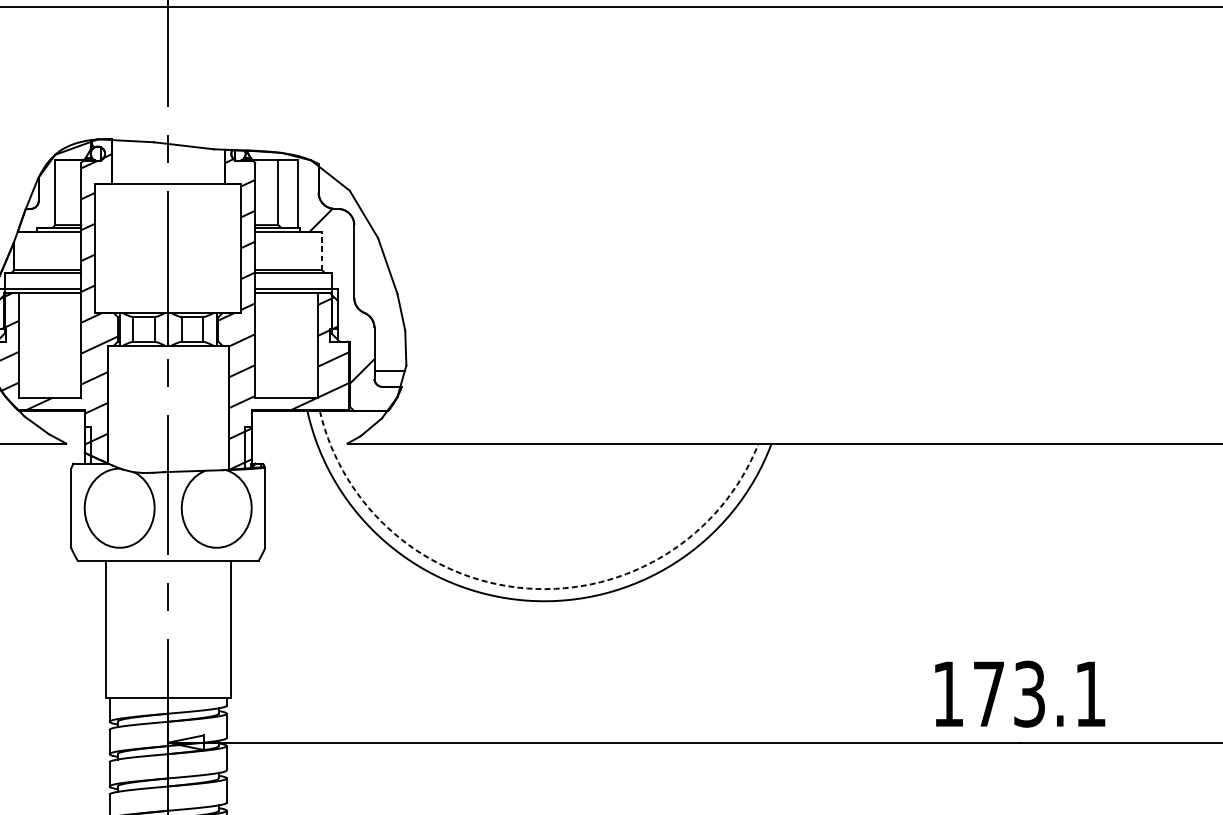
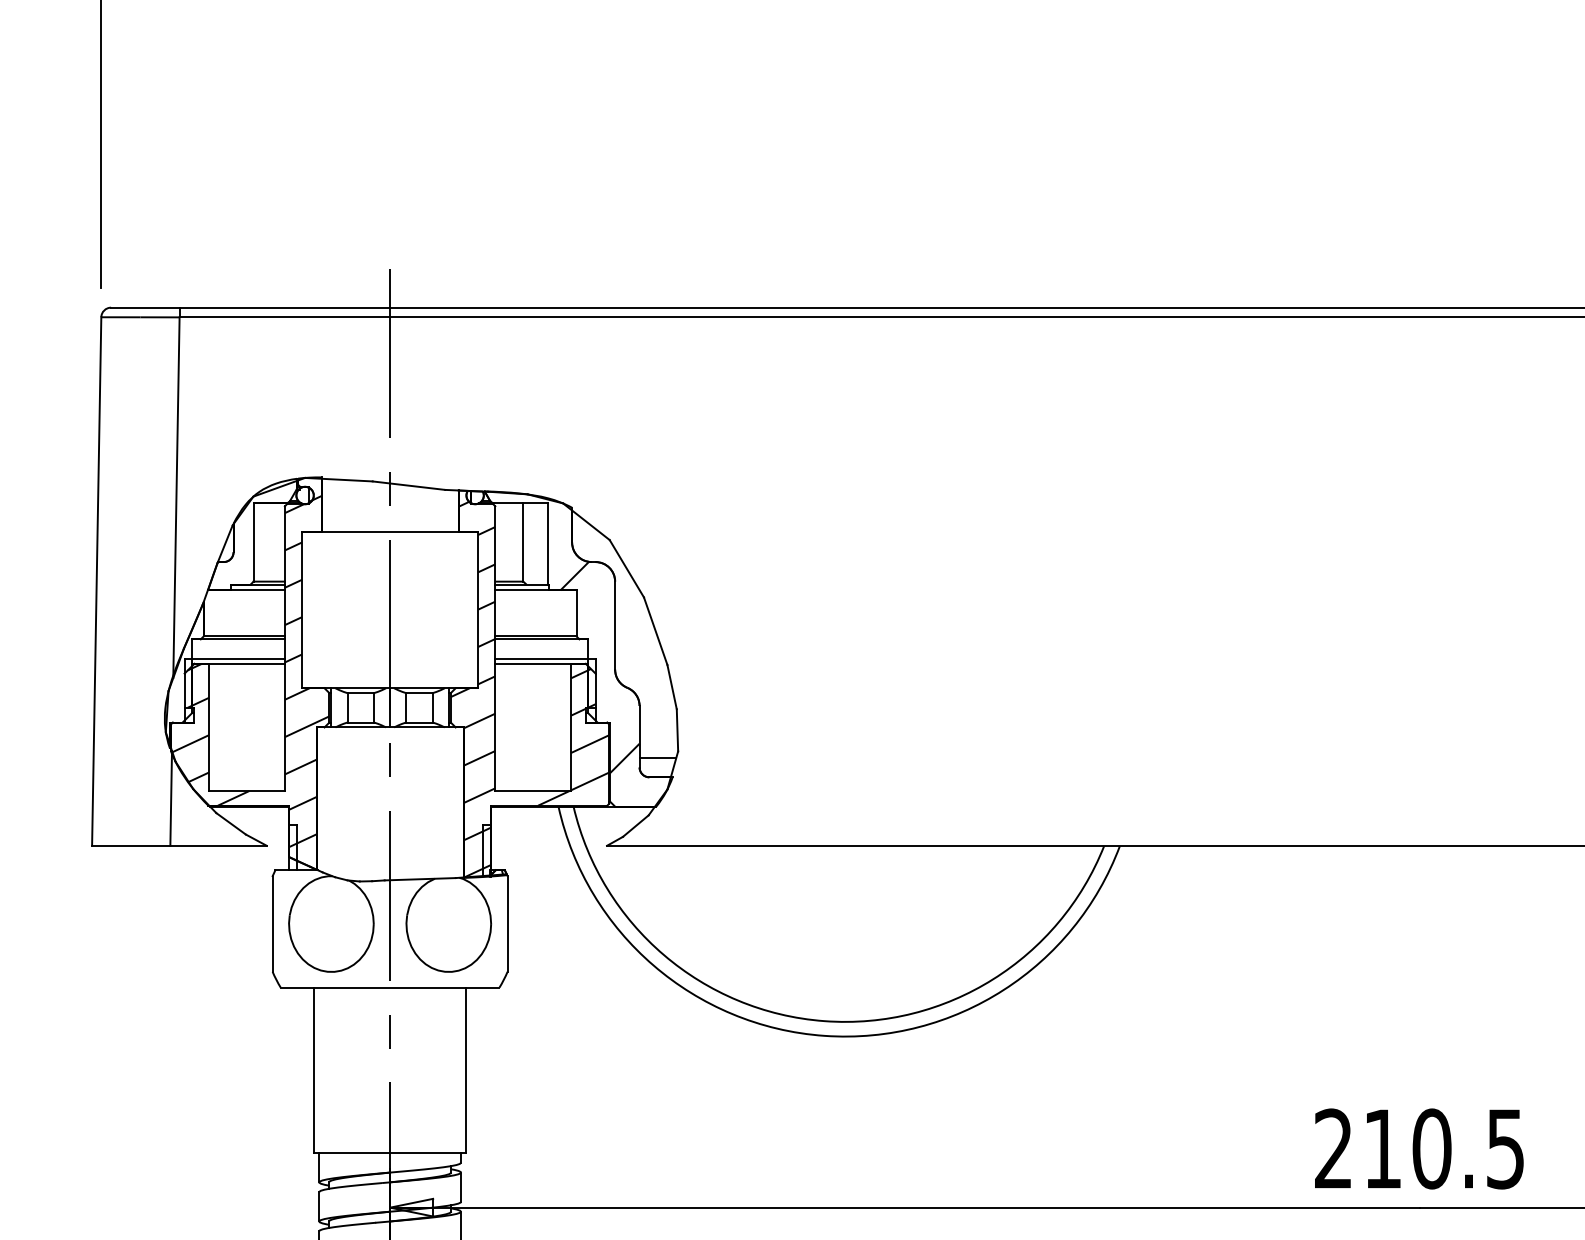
line: (322, 251) -> (576, 613), dashed -> solid
arc: (527, 588) -> (824, 1021), dashed -> solid
text: (1019, 693) -> (1419, 1148), 173.1 -> 210.5

